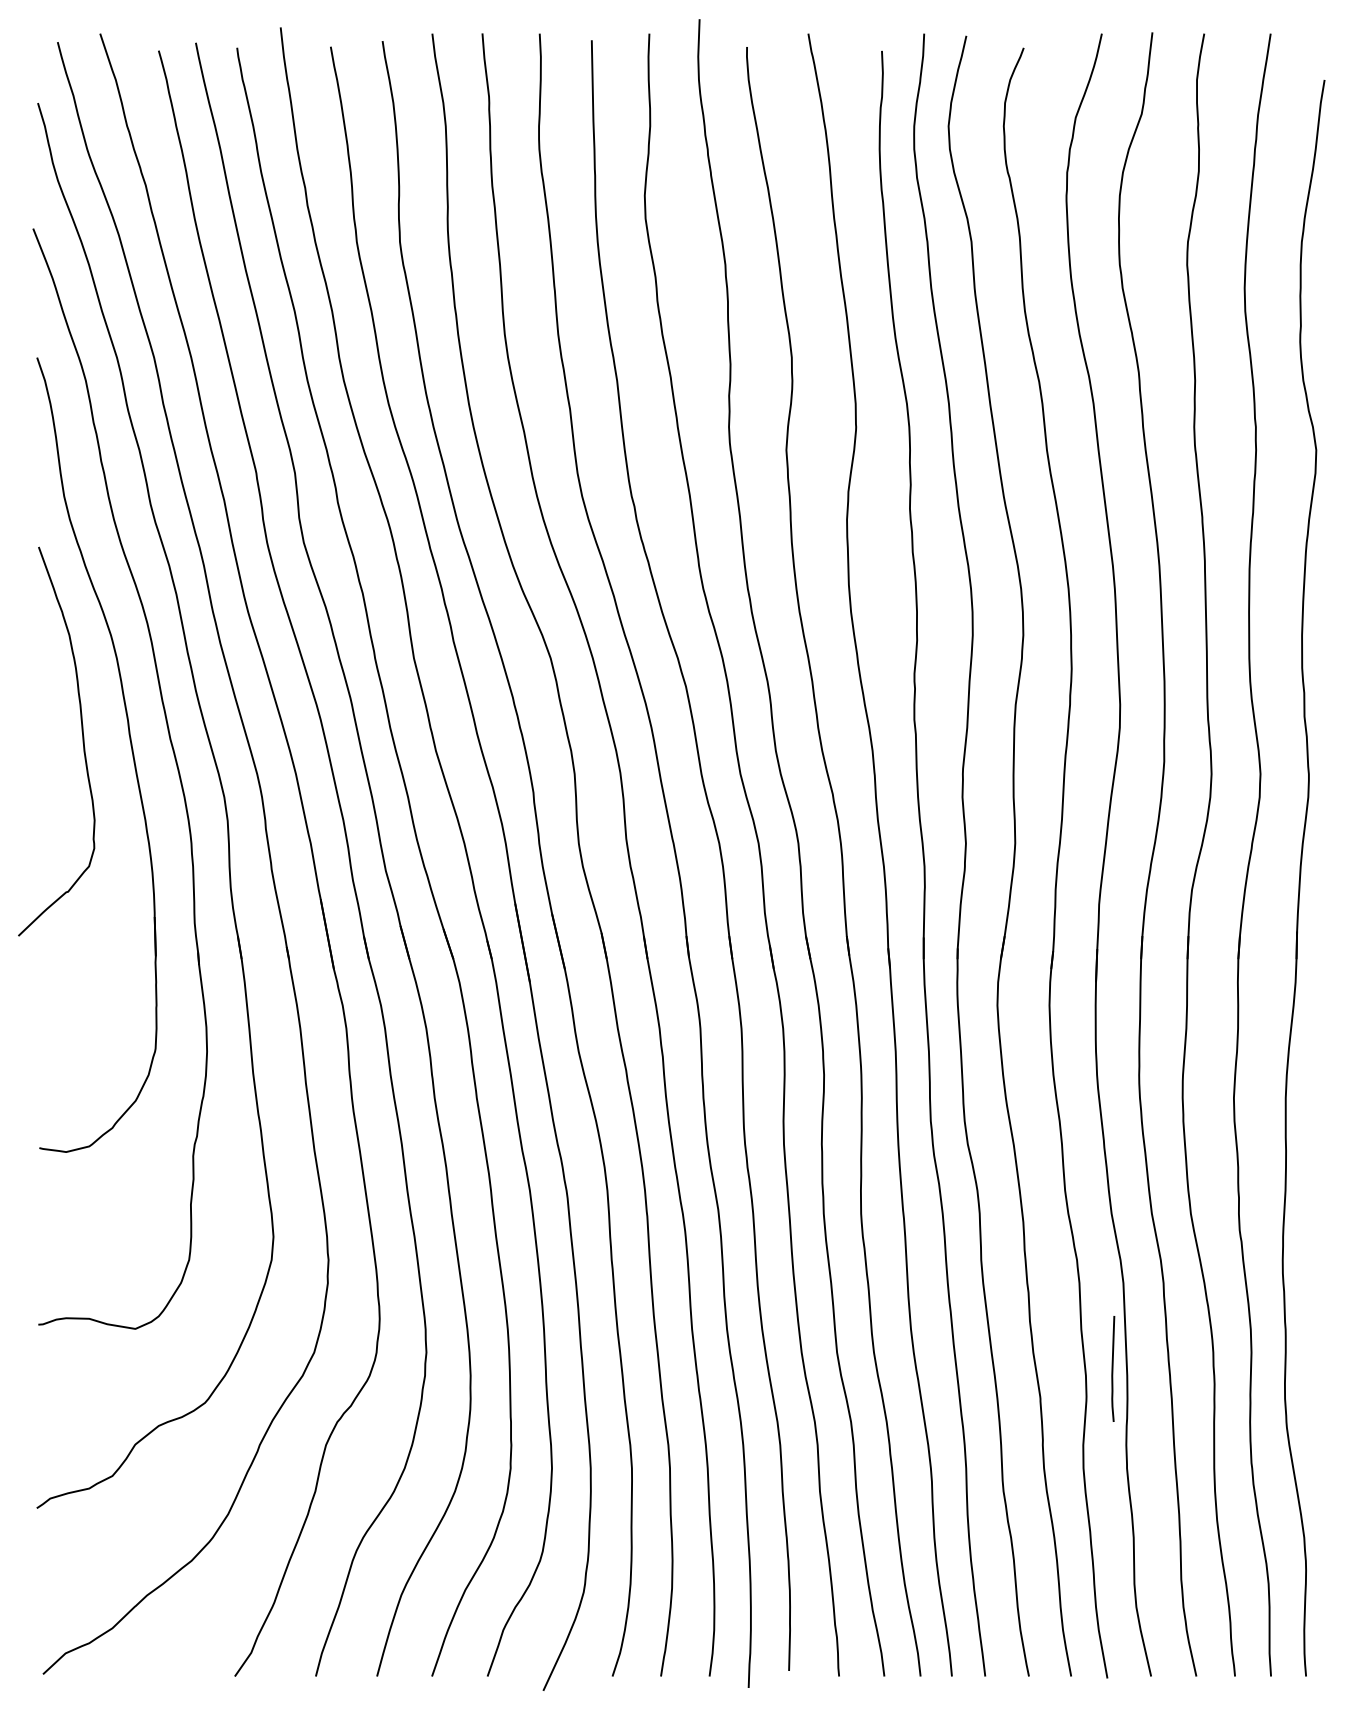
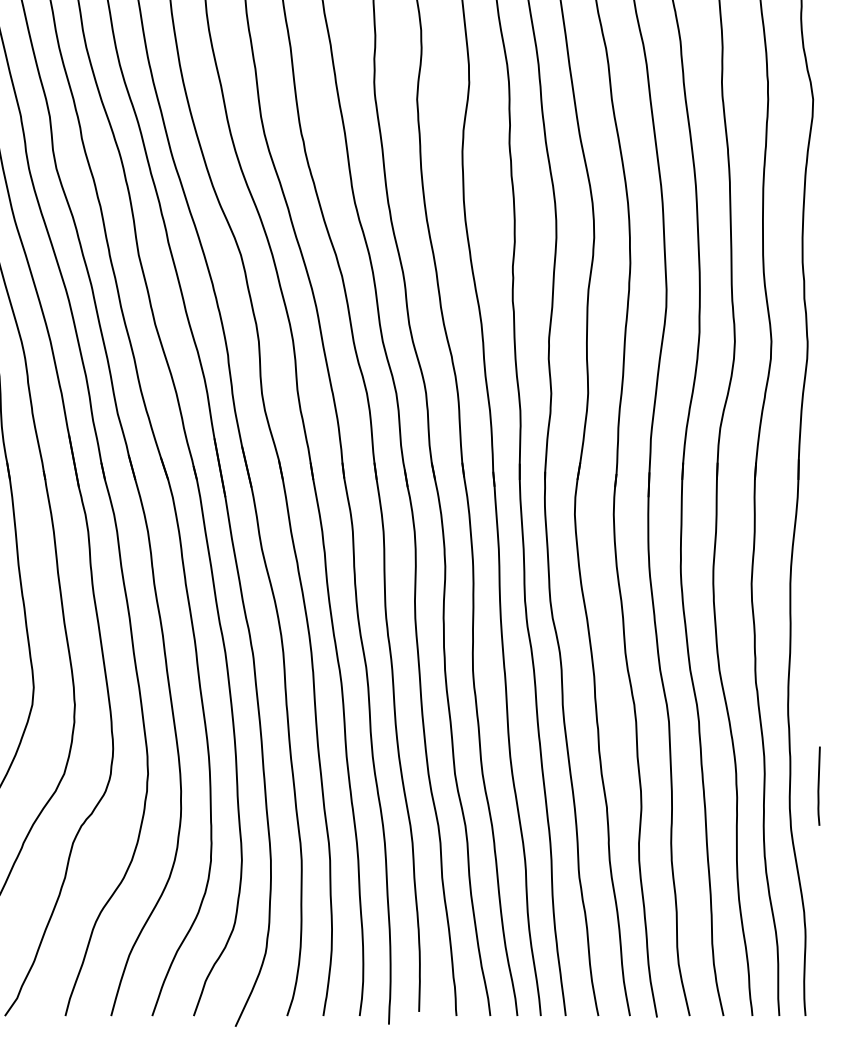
curve: (1113, 1368) -> (819, 785), moved

